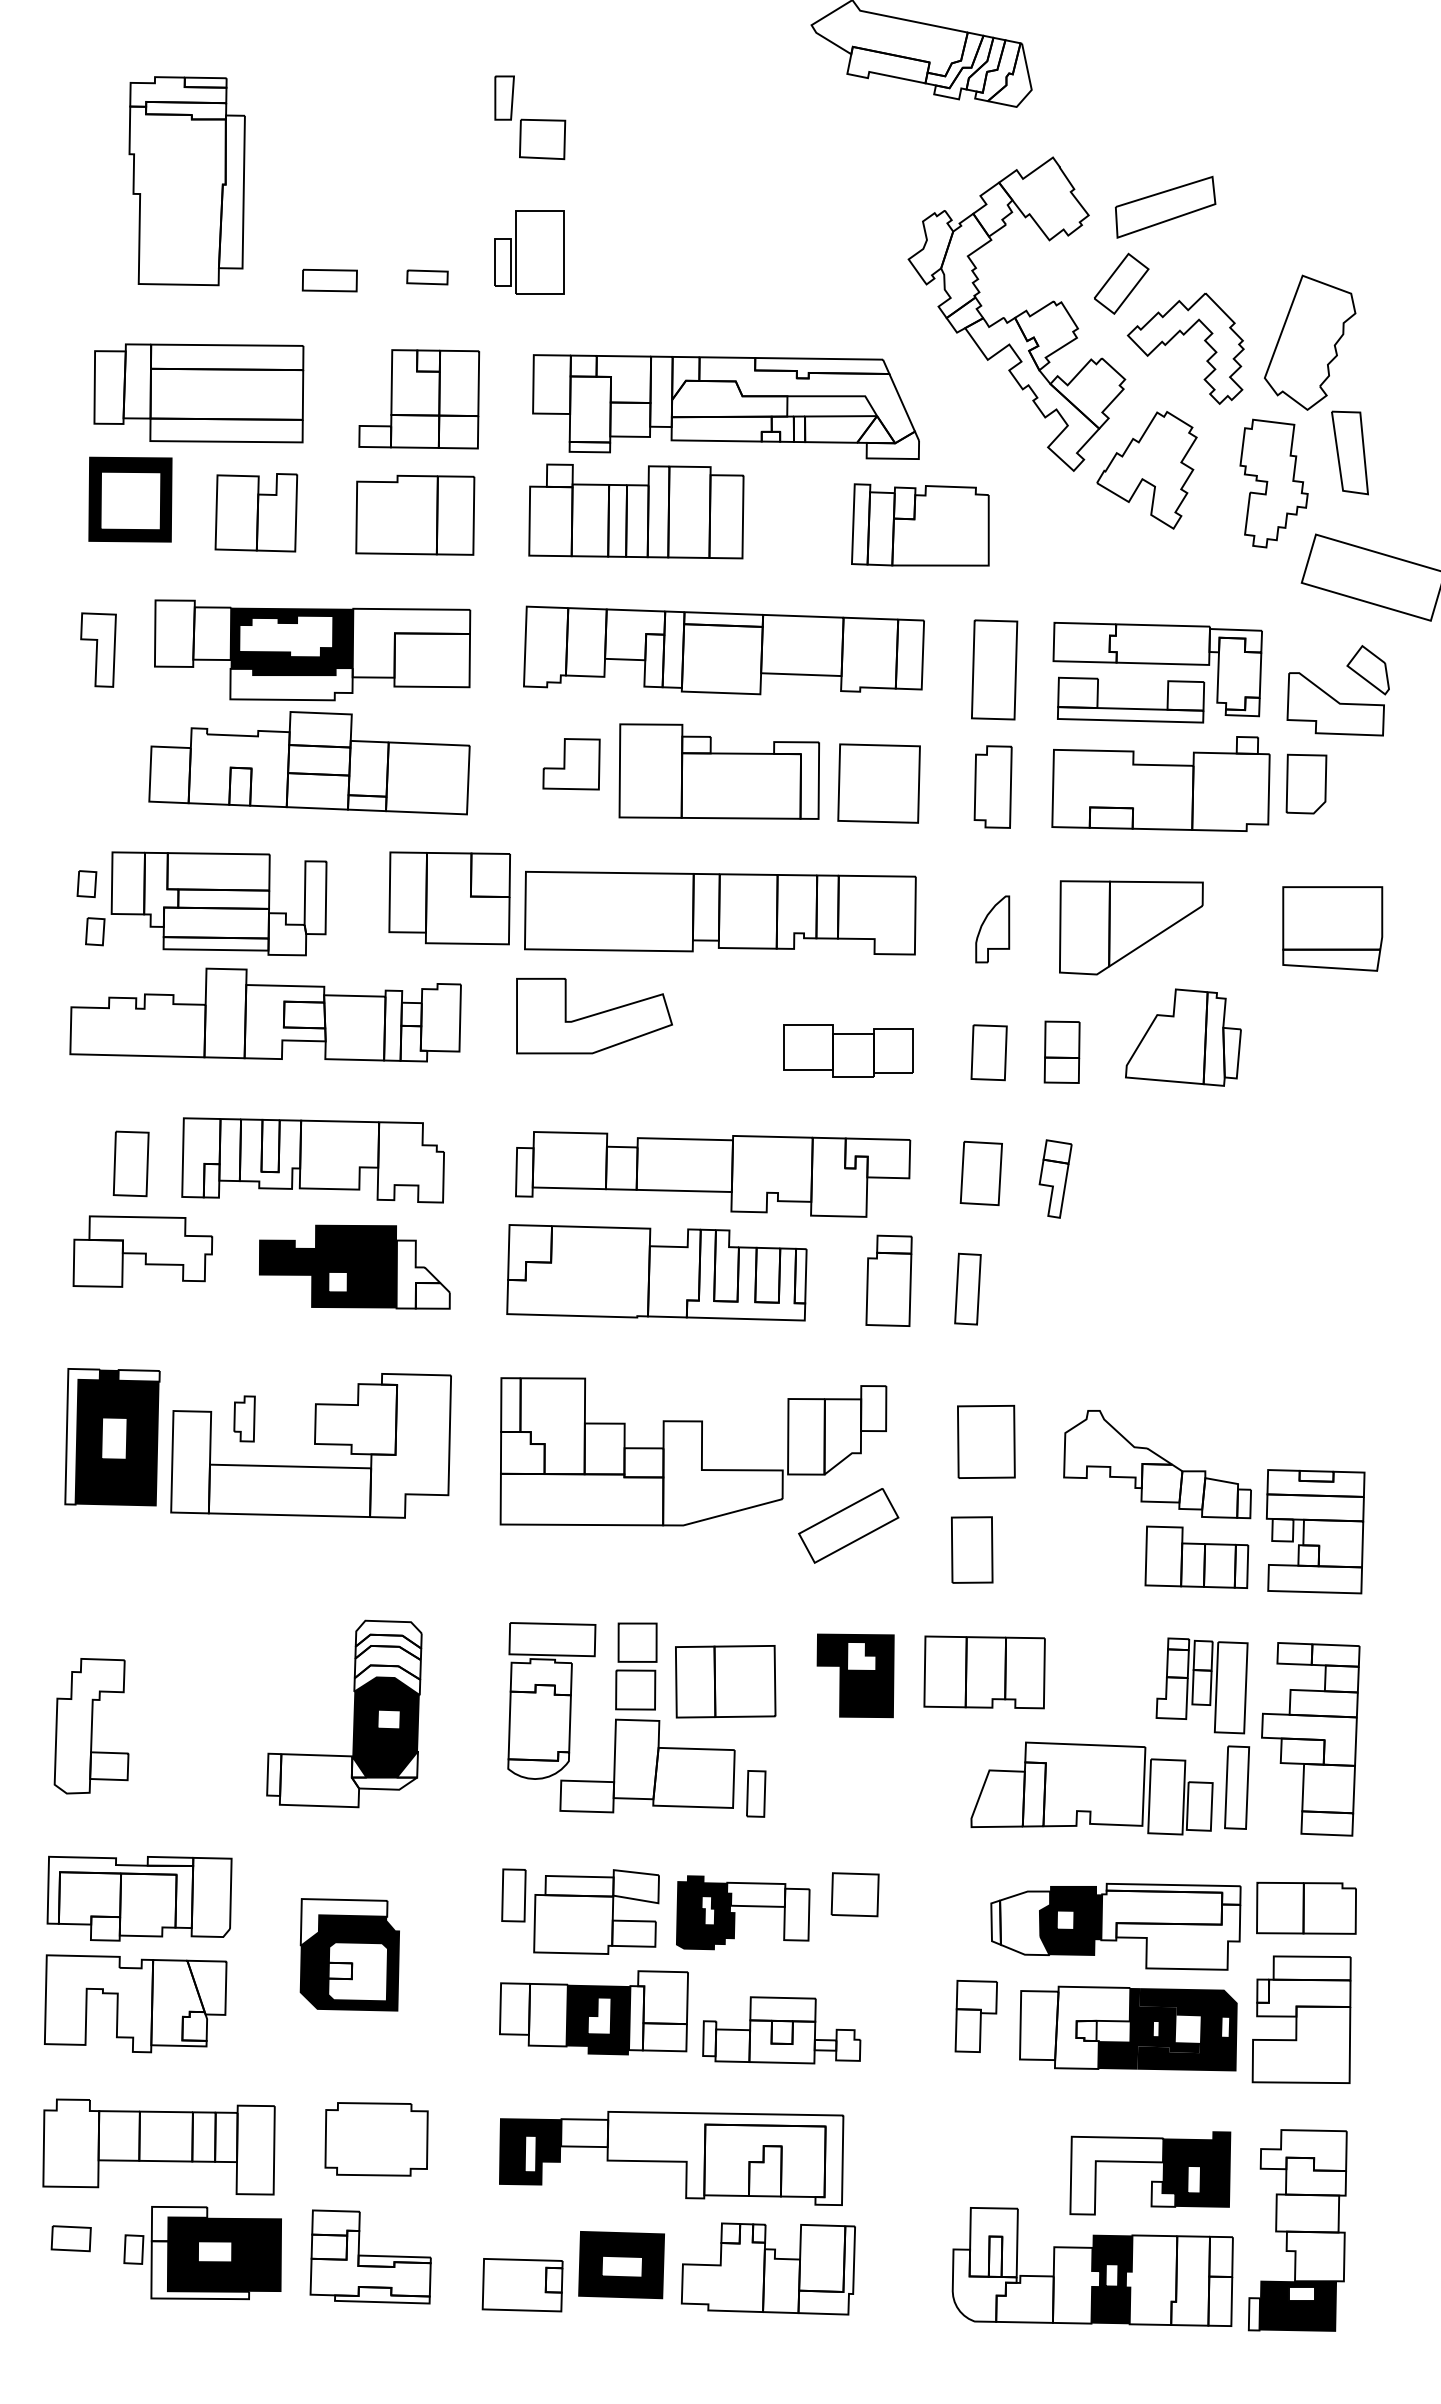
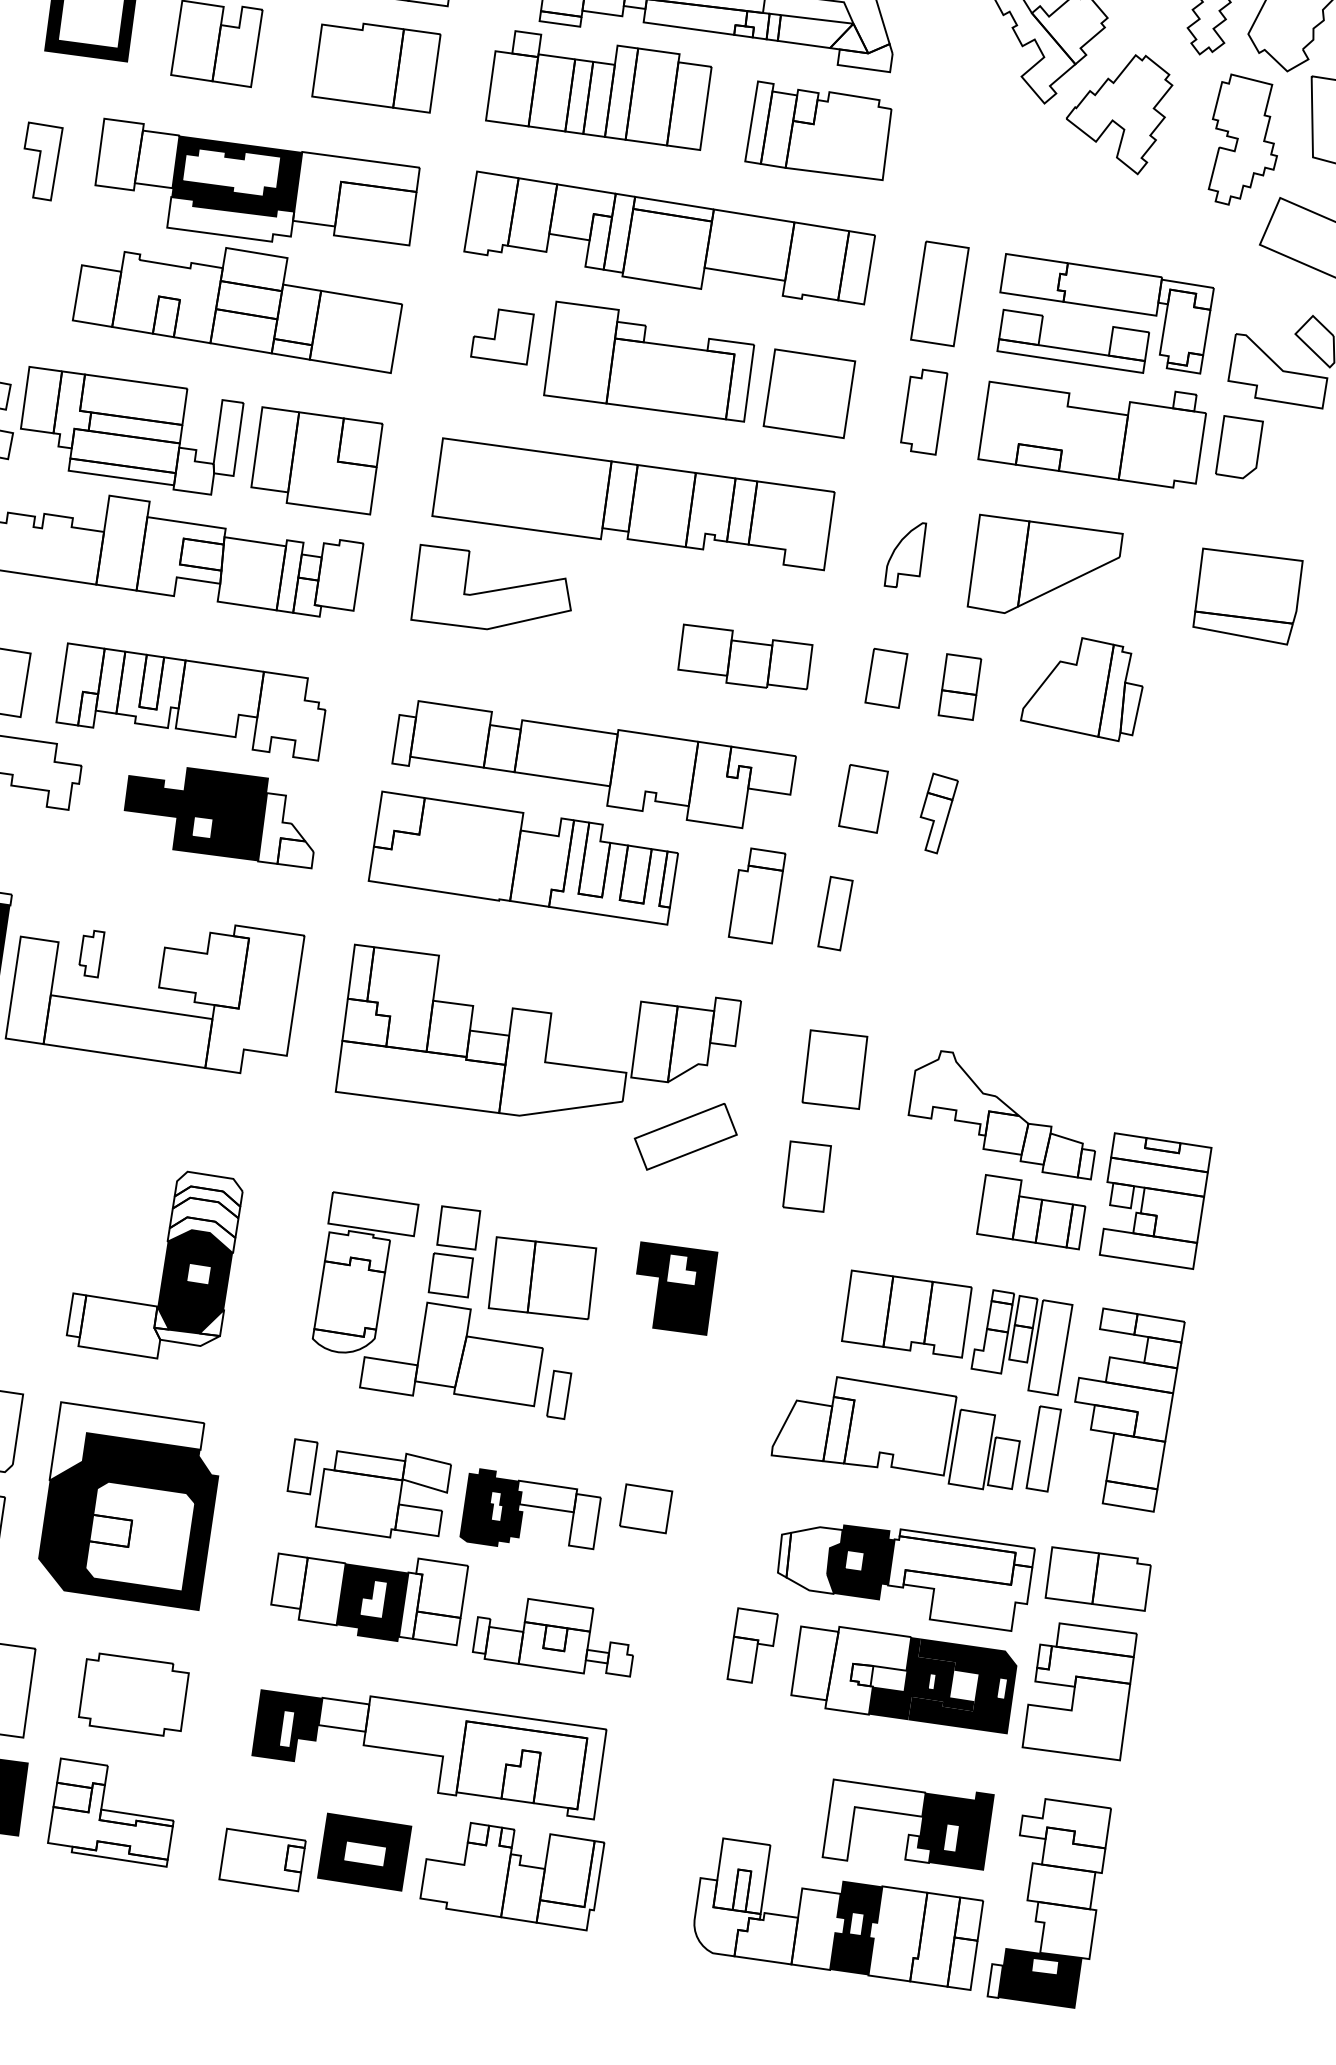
part: (920, 524) -> (819, 130), moved
part: (449, 898) -> (316, 460), moved
part: (984, 1672) -> (906, 1314), moved
part: (349, 1954) -> (129, 1505), size x1.67

